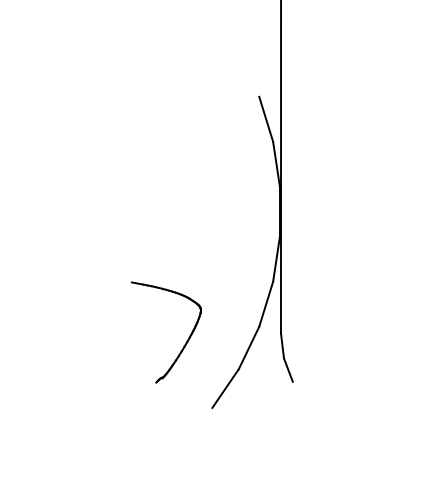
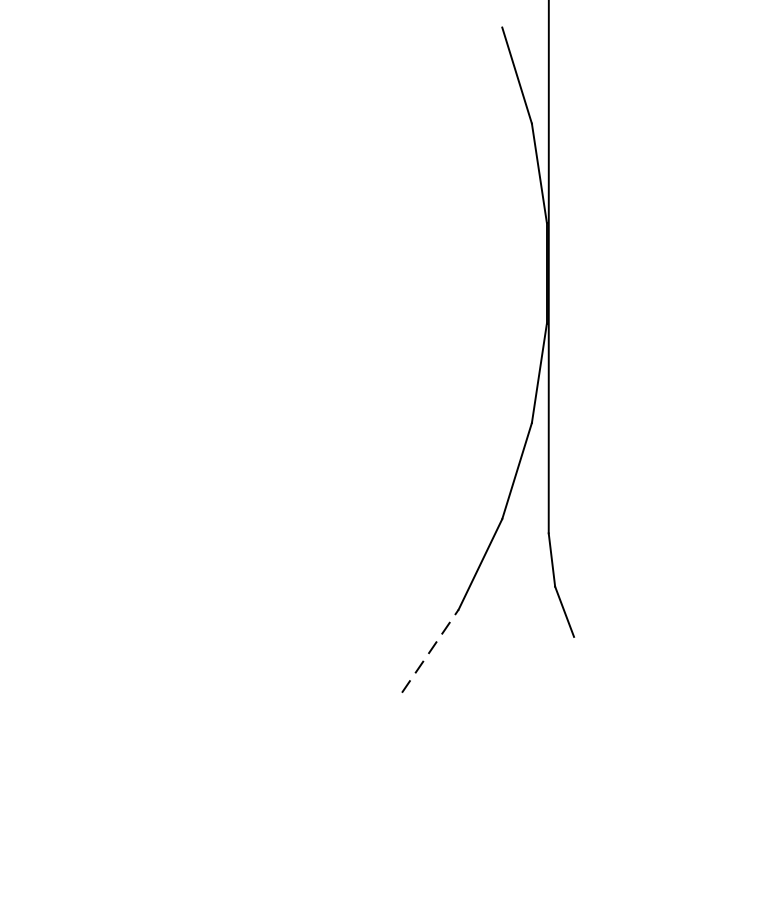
part: (185, 342) -> (344, 552), removed
line: (225, 388) -> (430, 651), solid -> dashed

